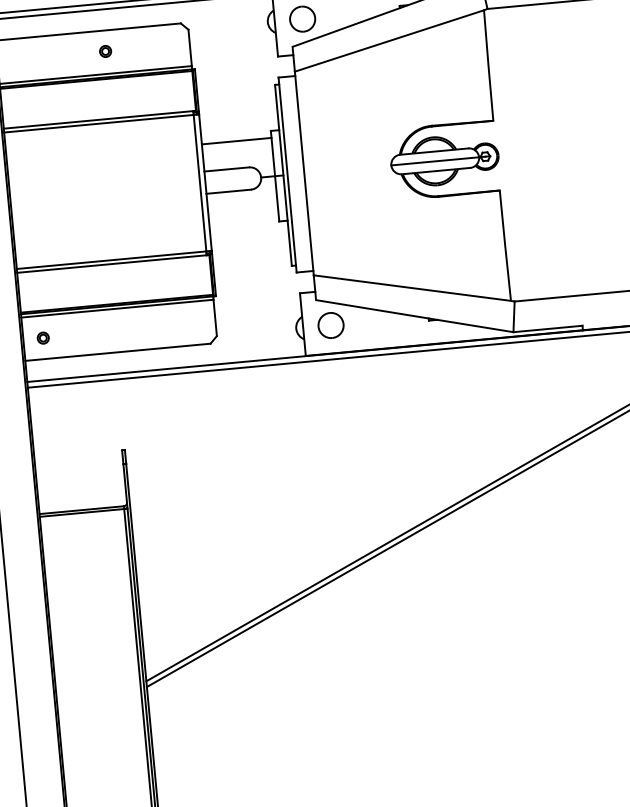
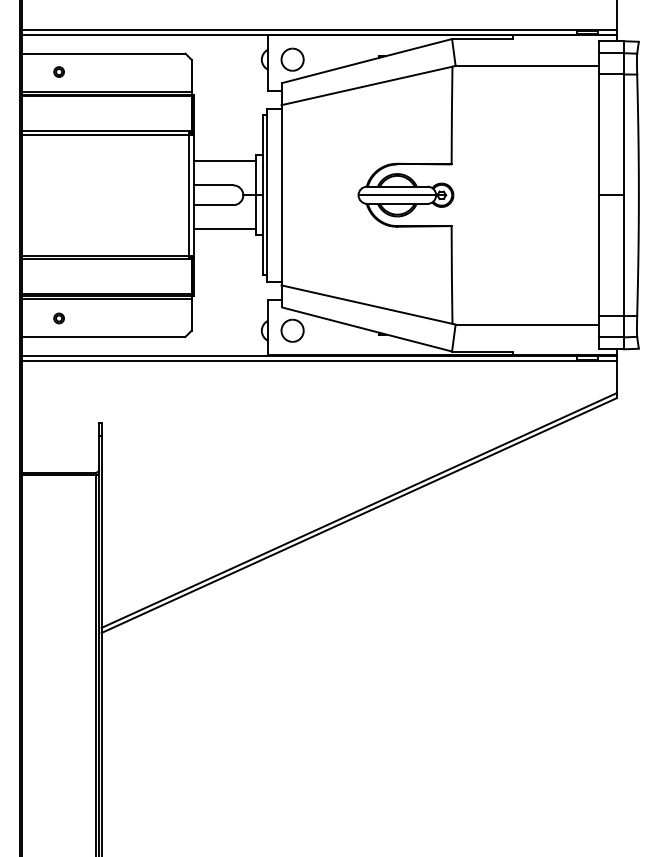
part: (104, 50) -> (58, 71), moved
line: (243, 218) -> (224, 229), added
part: (42, 338) -> (58, 318), moved

